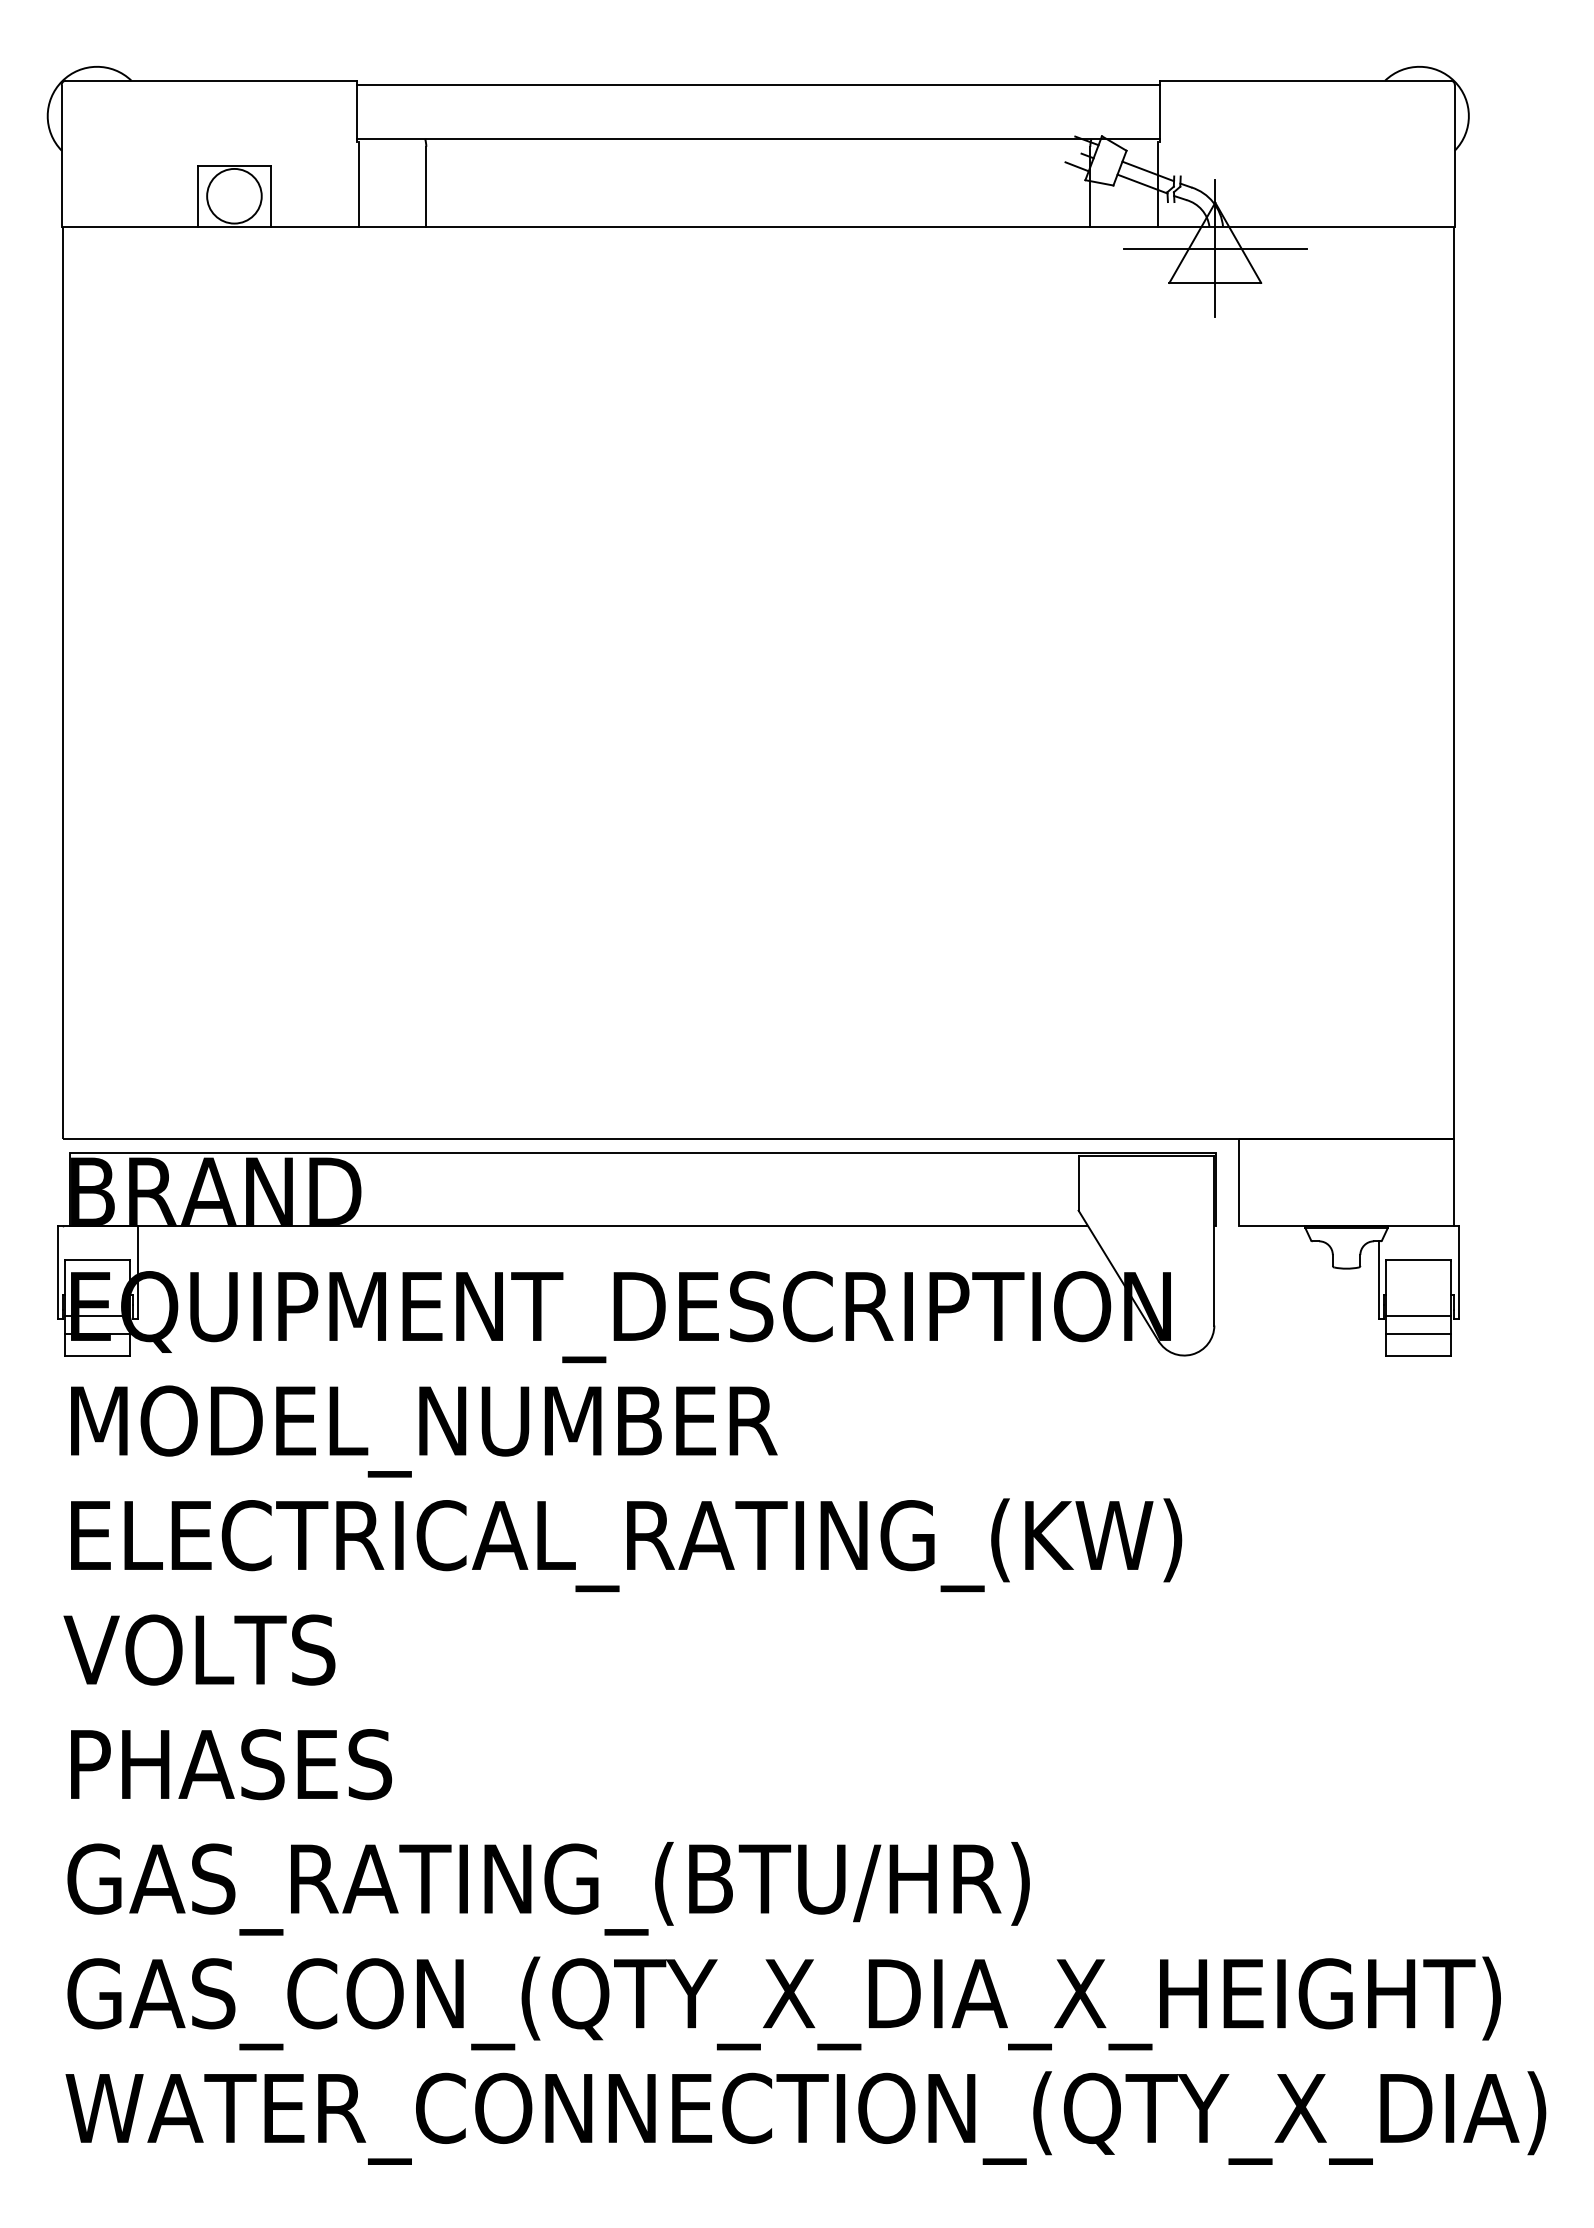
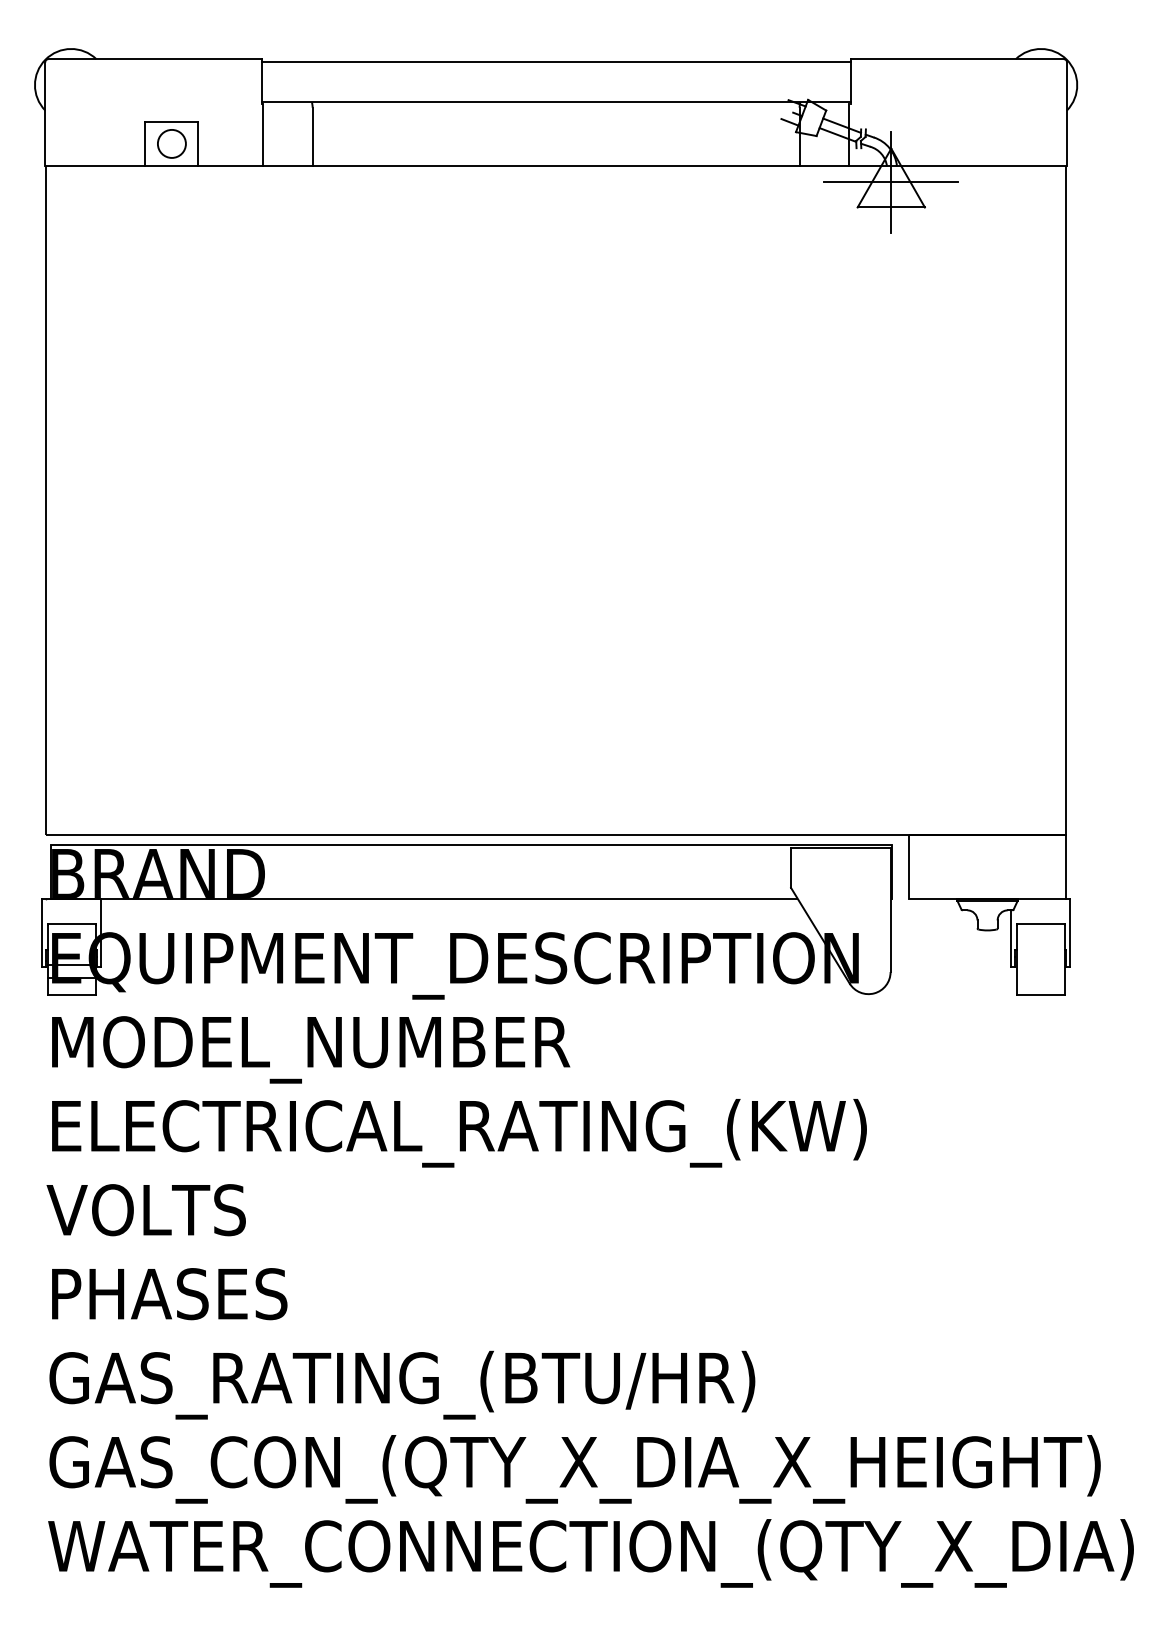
circle: (234, 195) -> (171, 143), size x0.7
line: (1418, 1316) -> (1040, 965), removed
line: (1418, 1333) -> (1040, 977), removed

